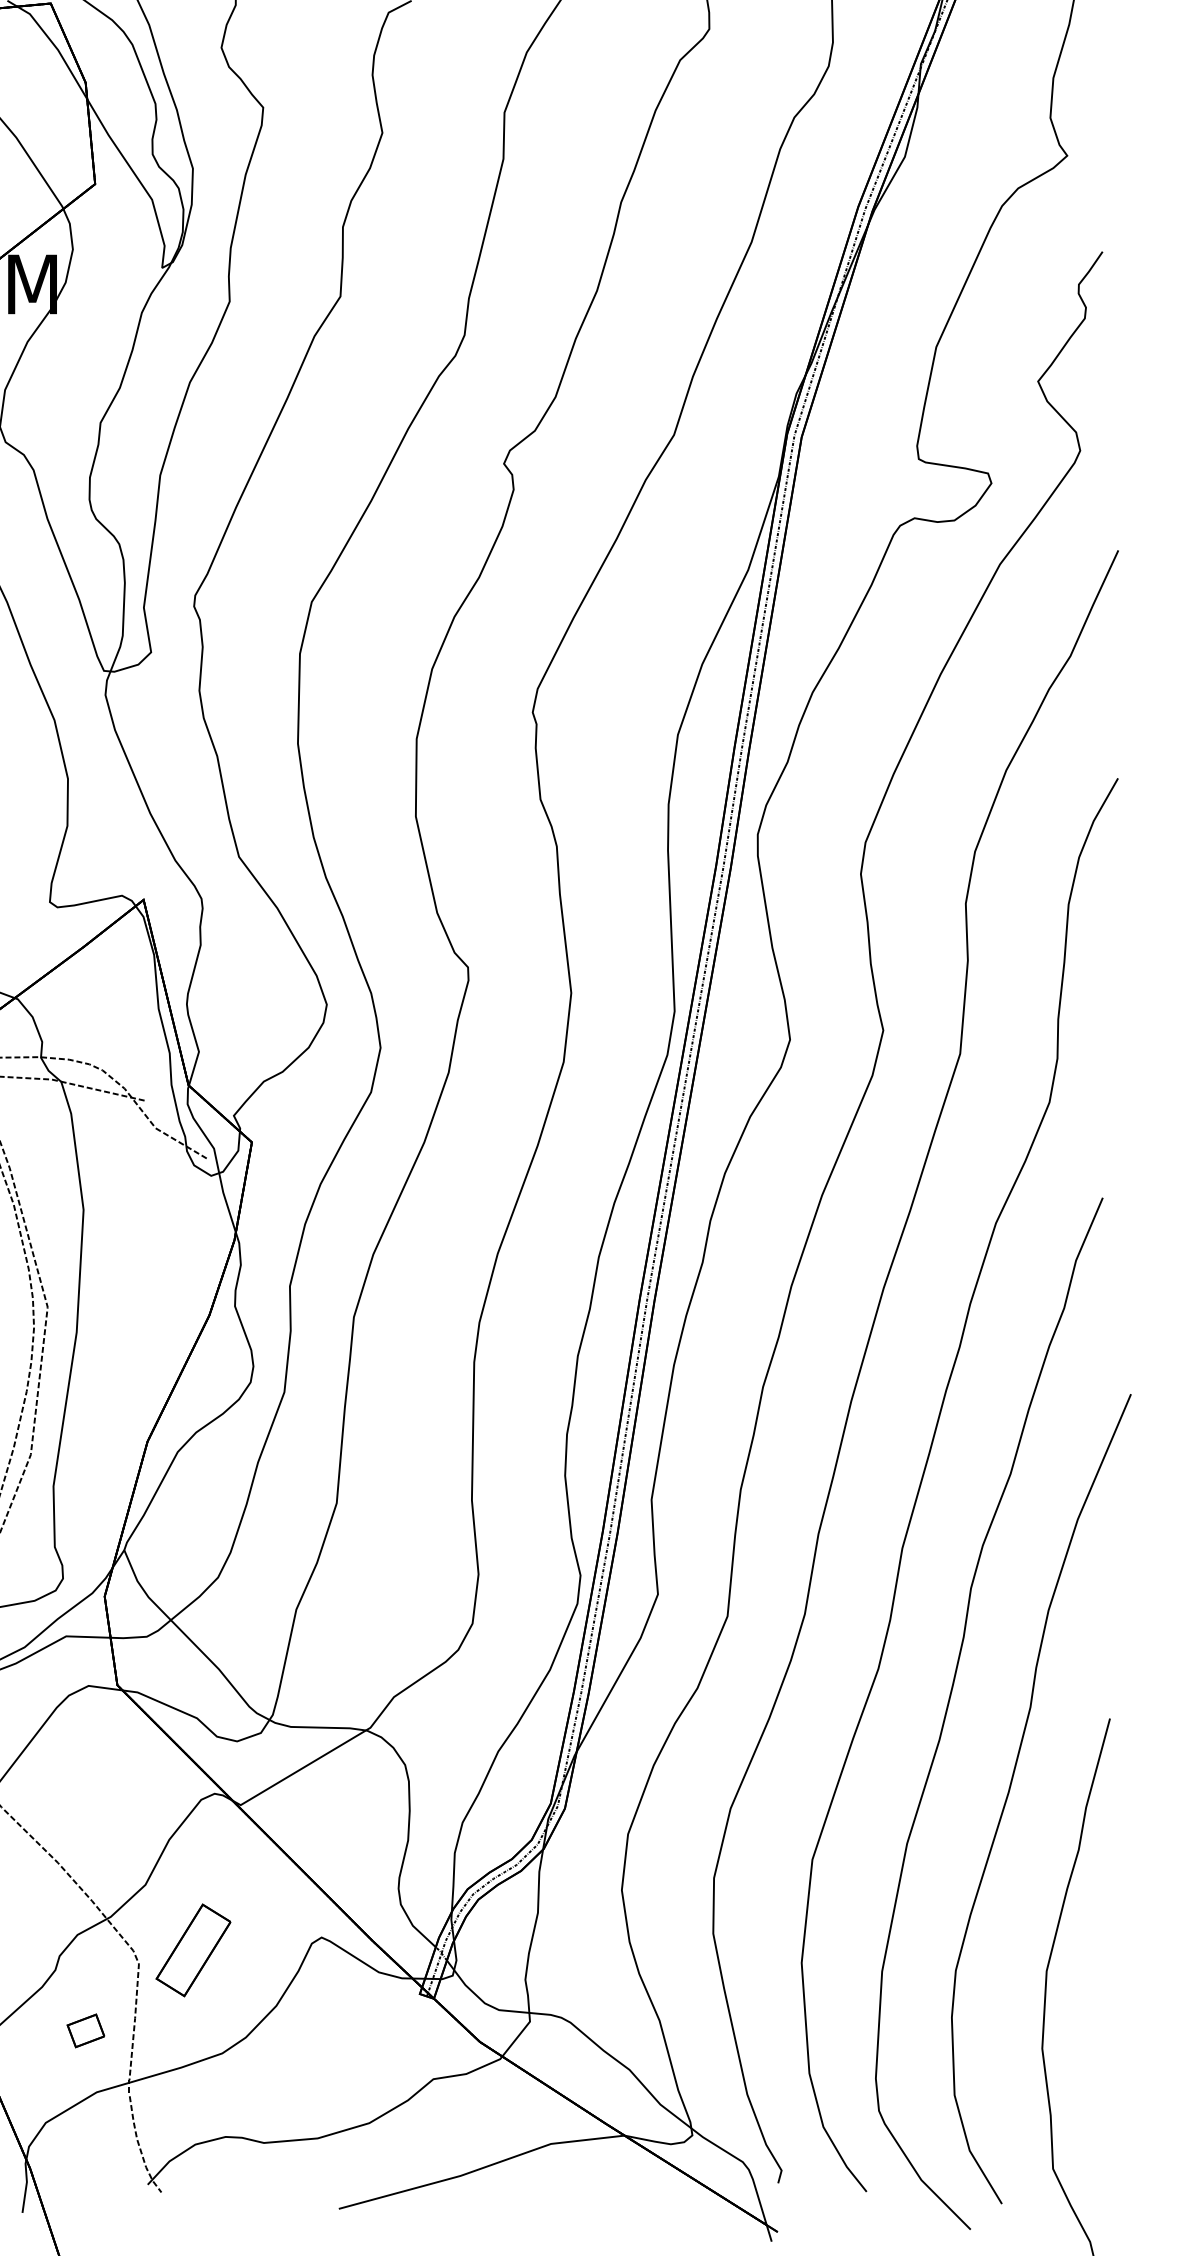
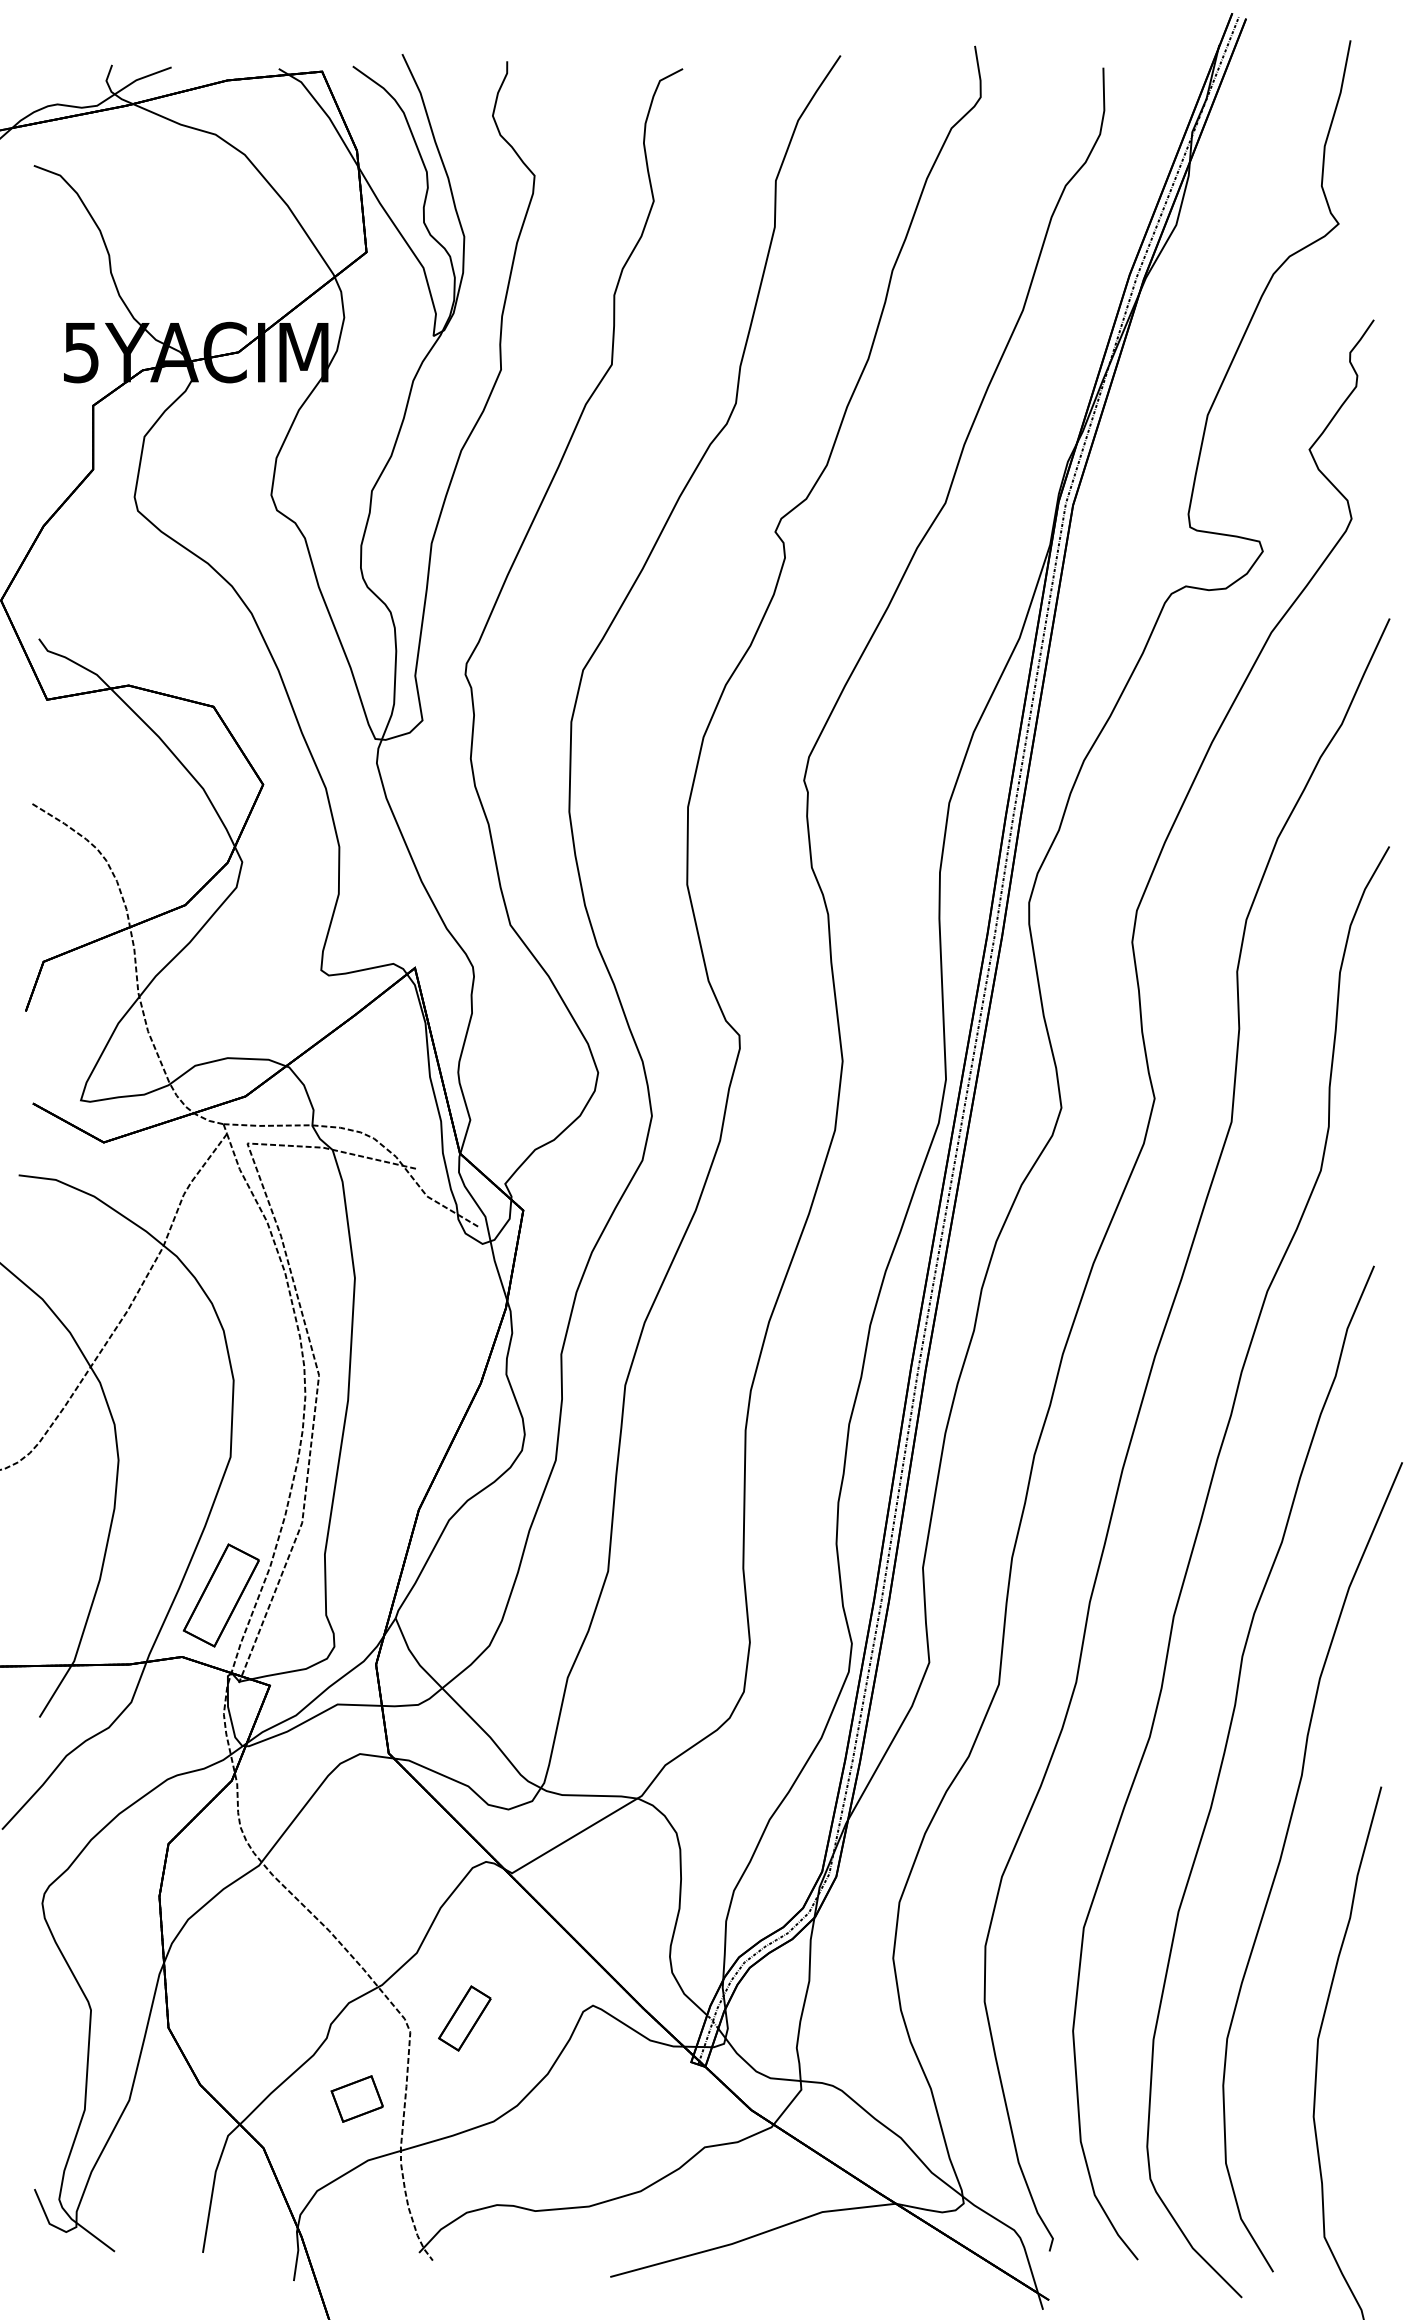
part: (193, 1950) -> (464, 2018), size x0.7
part: (86, 2030) -> (357, 2098), size x1.4

